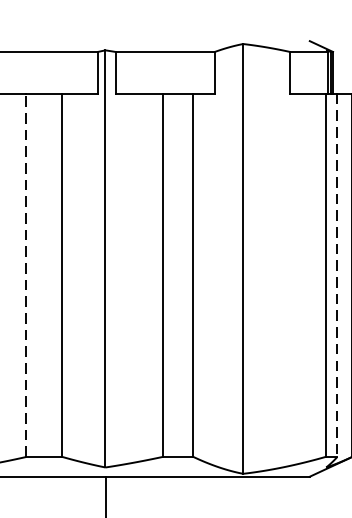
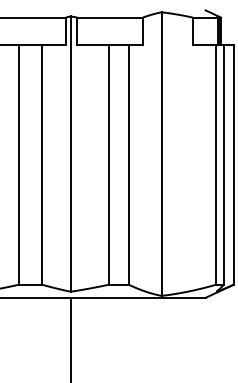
line: (26, 274) -> (18, 164), dashed -> solid
line: (336, 274) -> (223, 164), dashed -> solid

